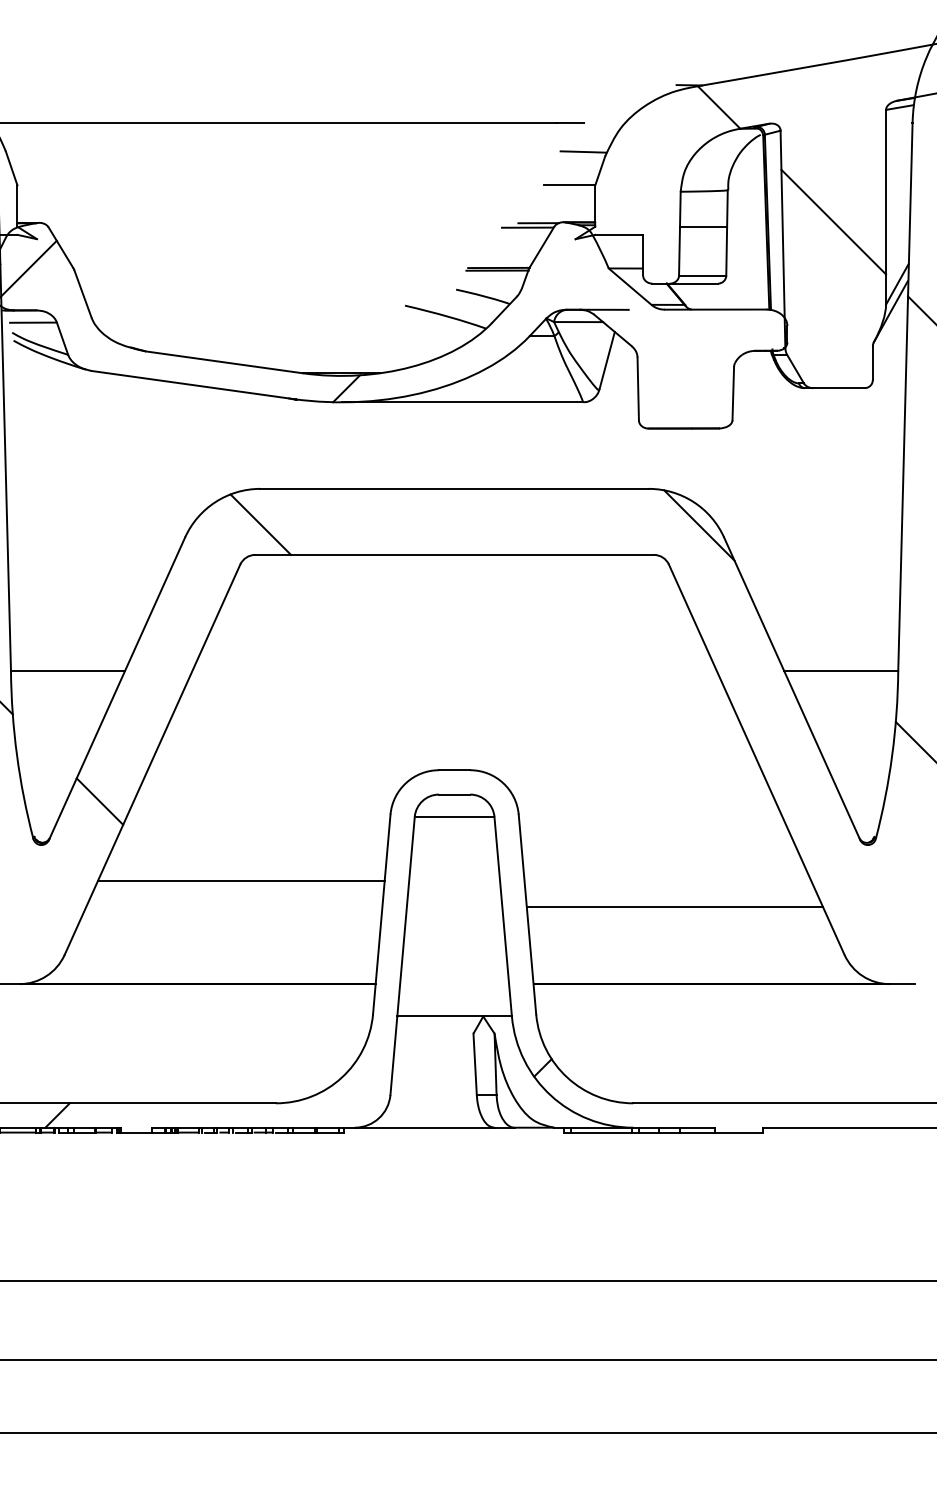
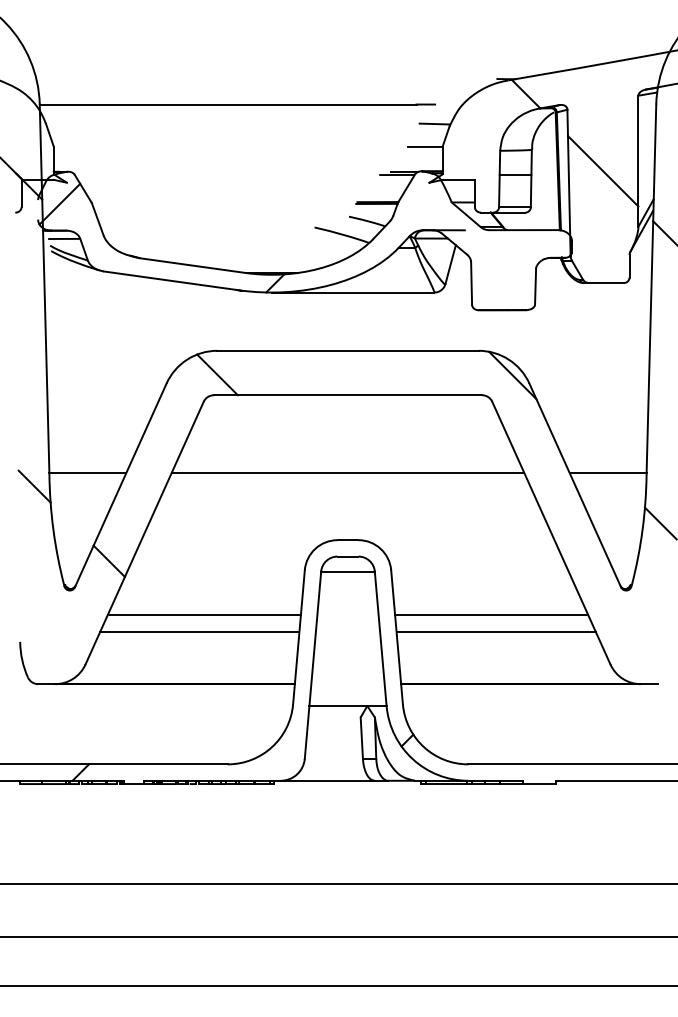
line: (453, 671) -> (347, 473), added
line: (667, 880) -> (491, 614), added
line: (233, 907) -> (199, 632), added

